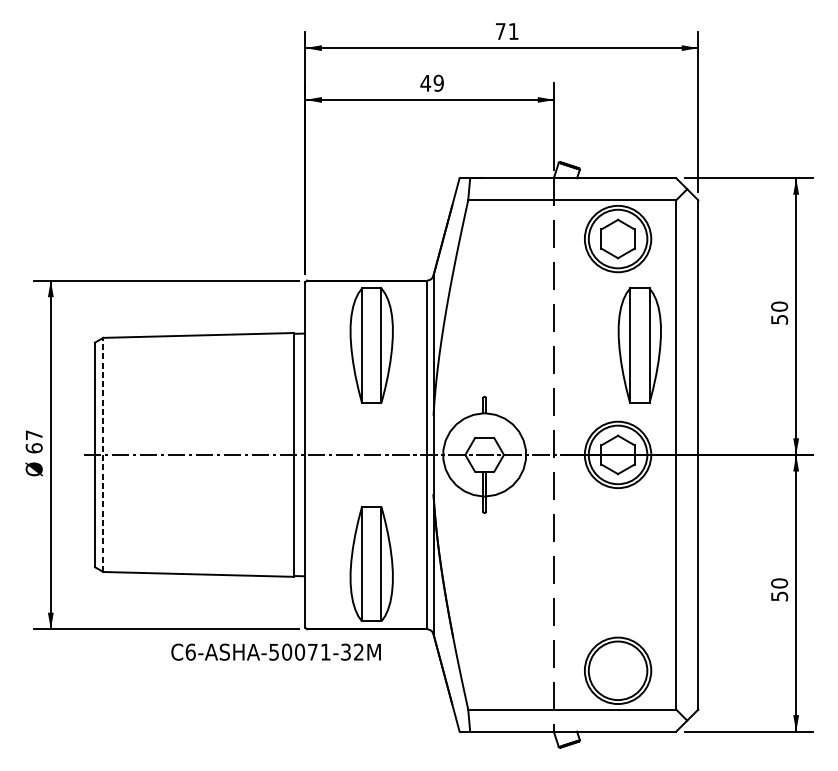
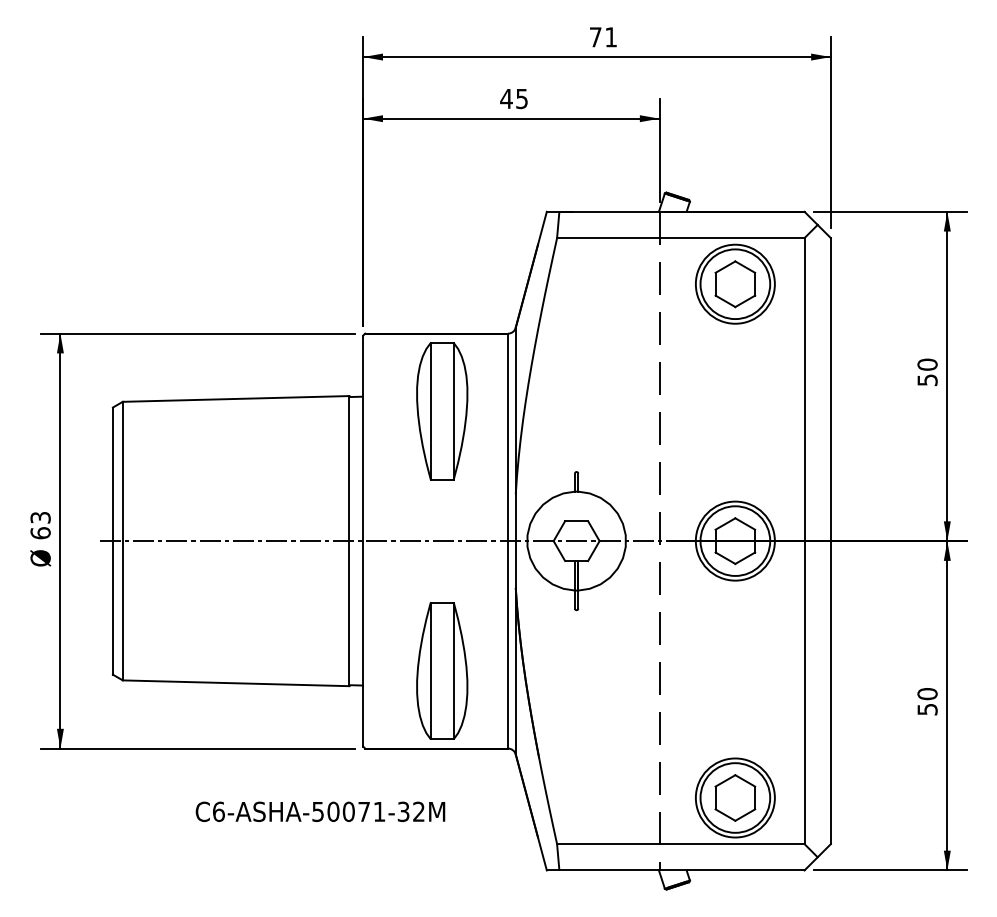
text: (439, 82) -> (522, 98), 49 -> 45
part: (640, 346) -> (761, 411), removed
text: (34, 435) -> (40, 517), 67 -> 63
line: (103, 454) -> (122, 540), dashed -> solid
text: (276, 651) -> (320, 811), moved
part: (618, 670) -> (735, 797), added

